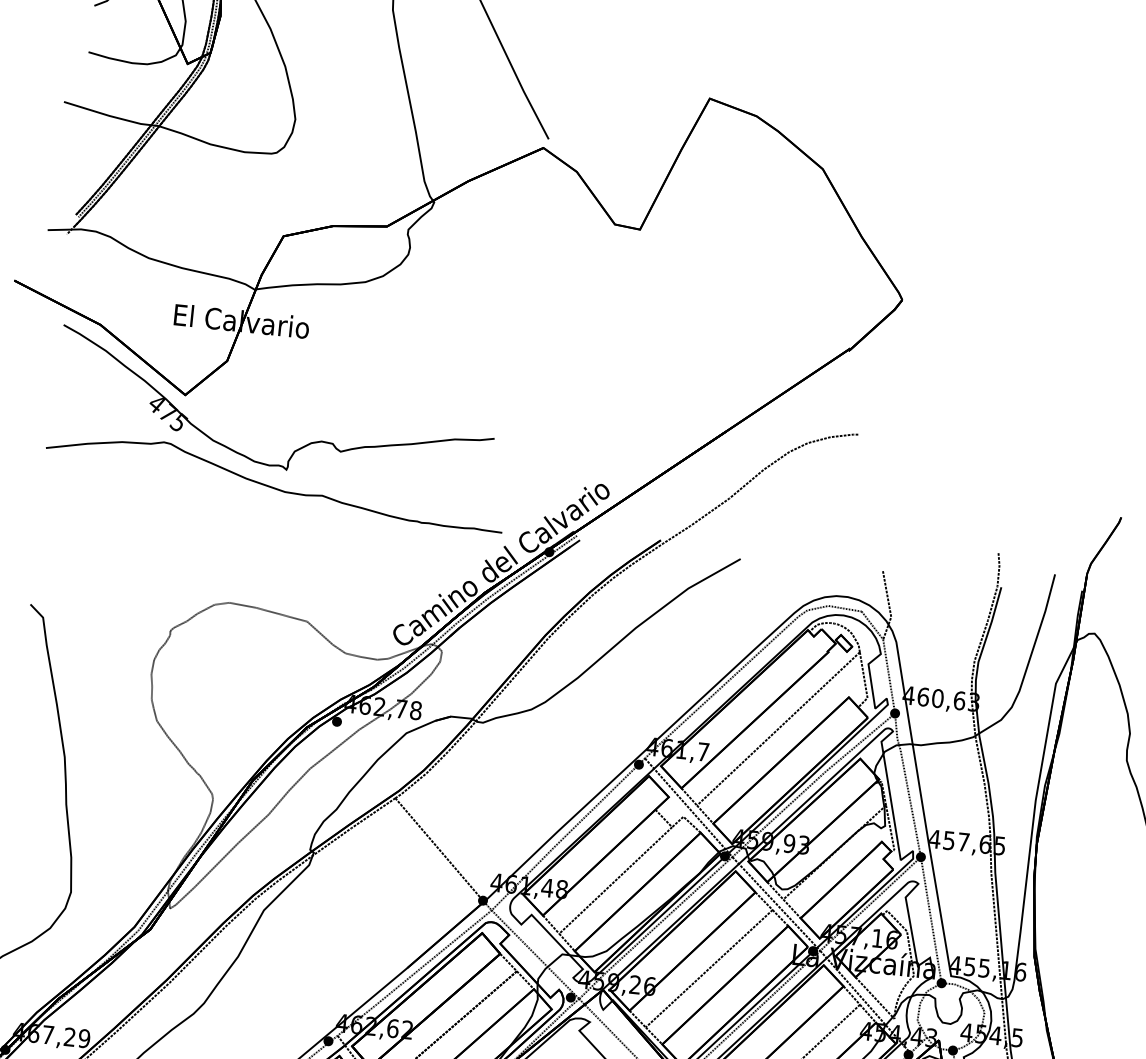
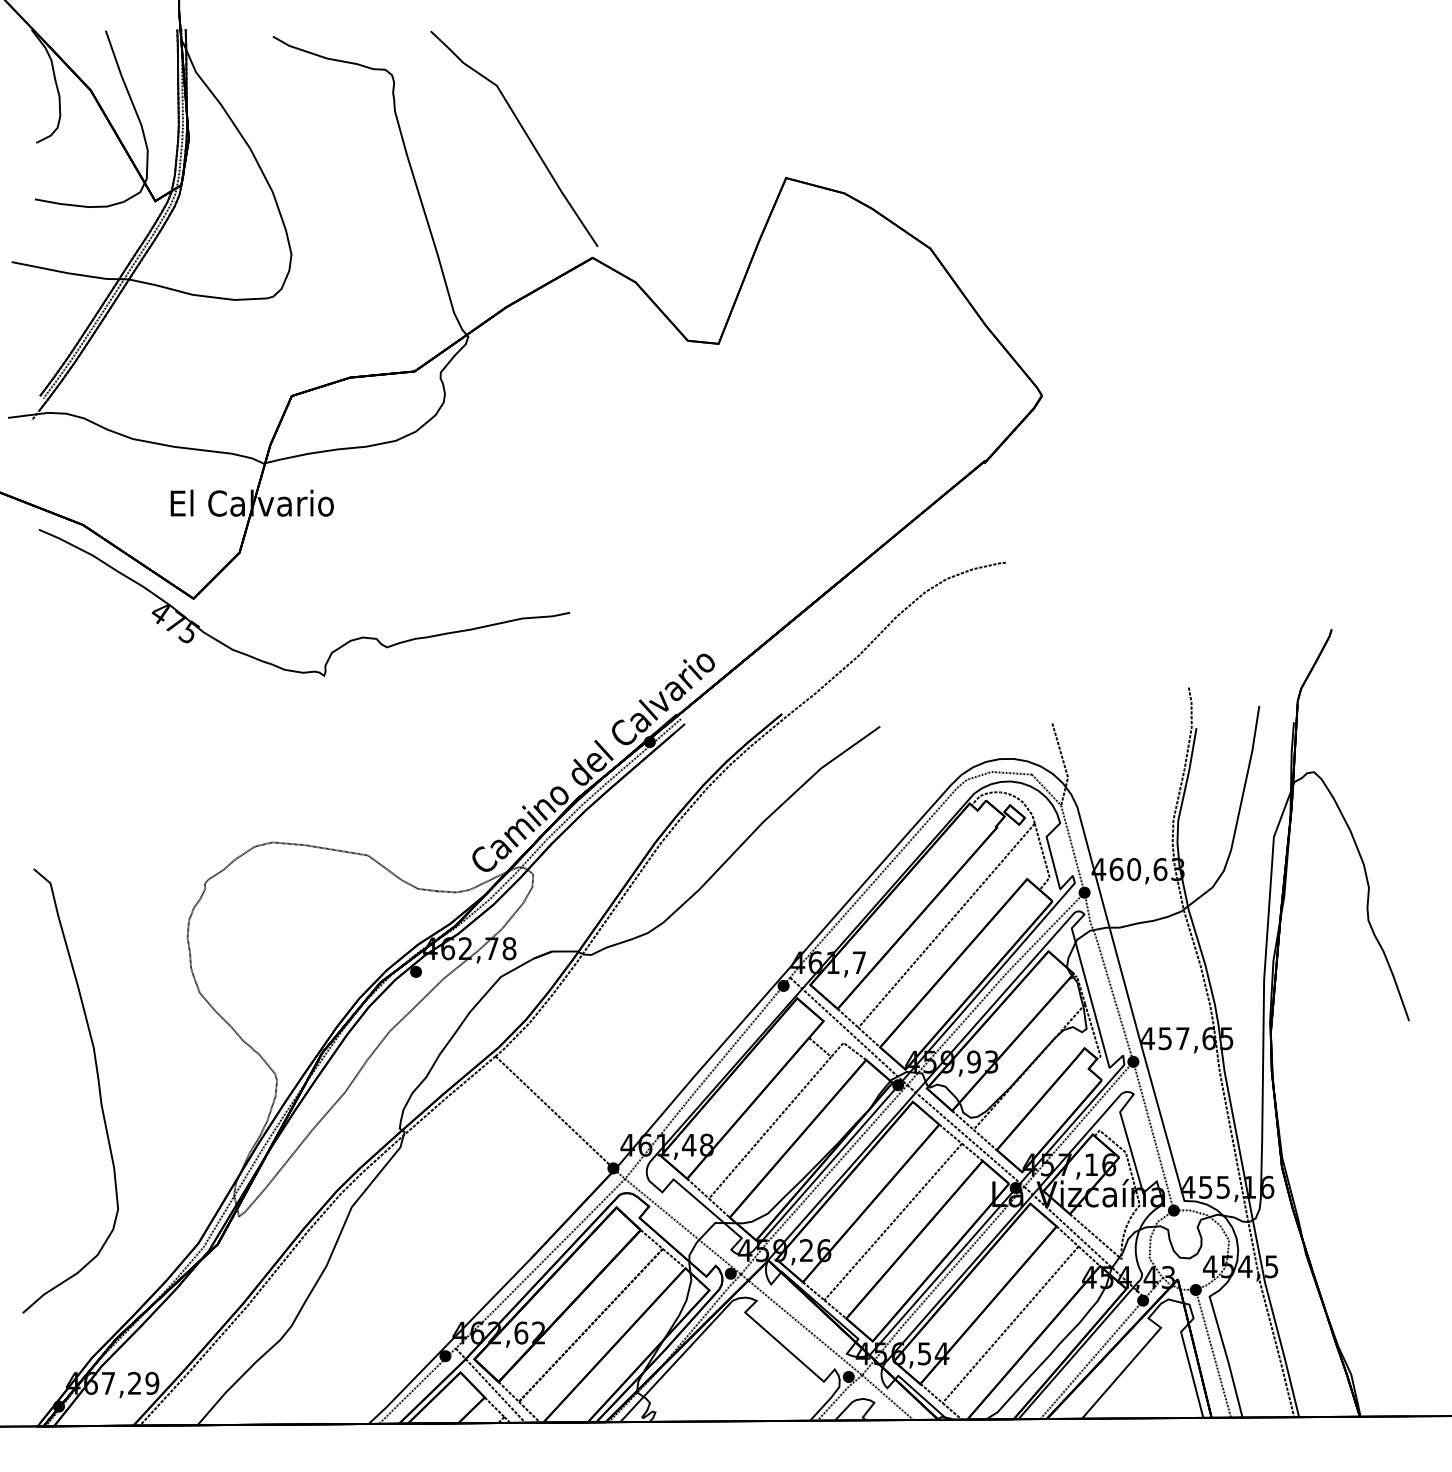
curve: (271, 486) -> (308, 697), removed

